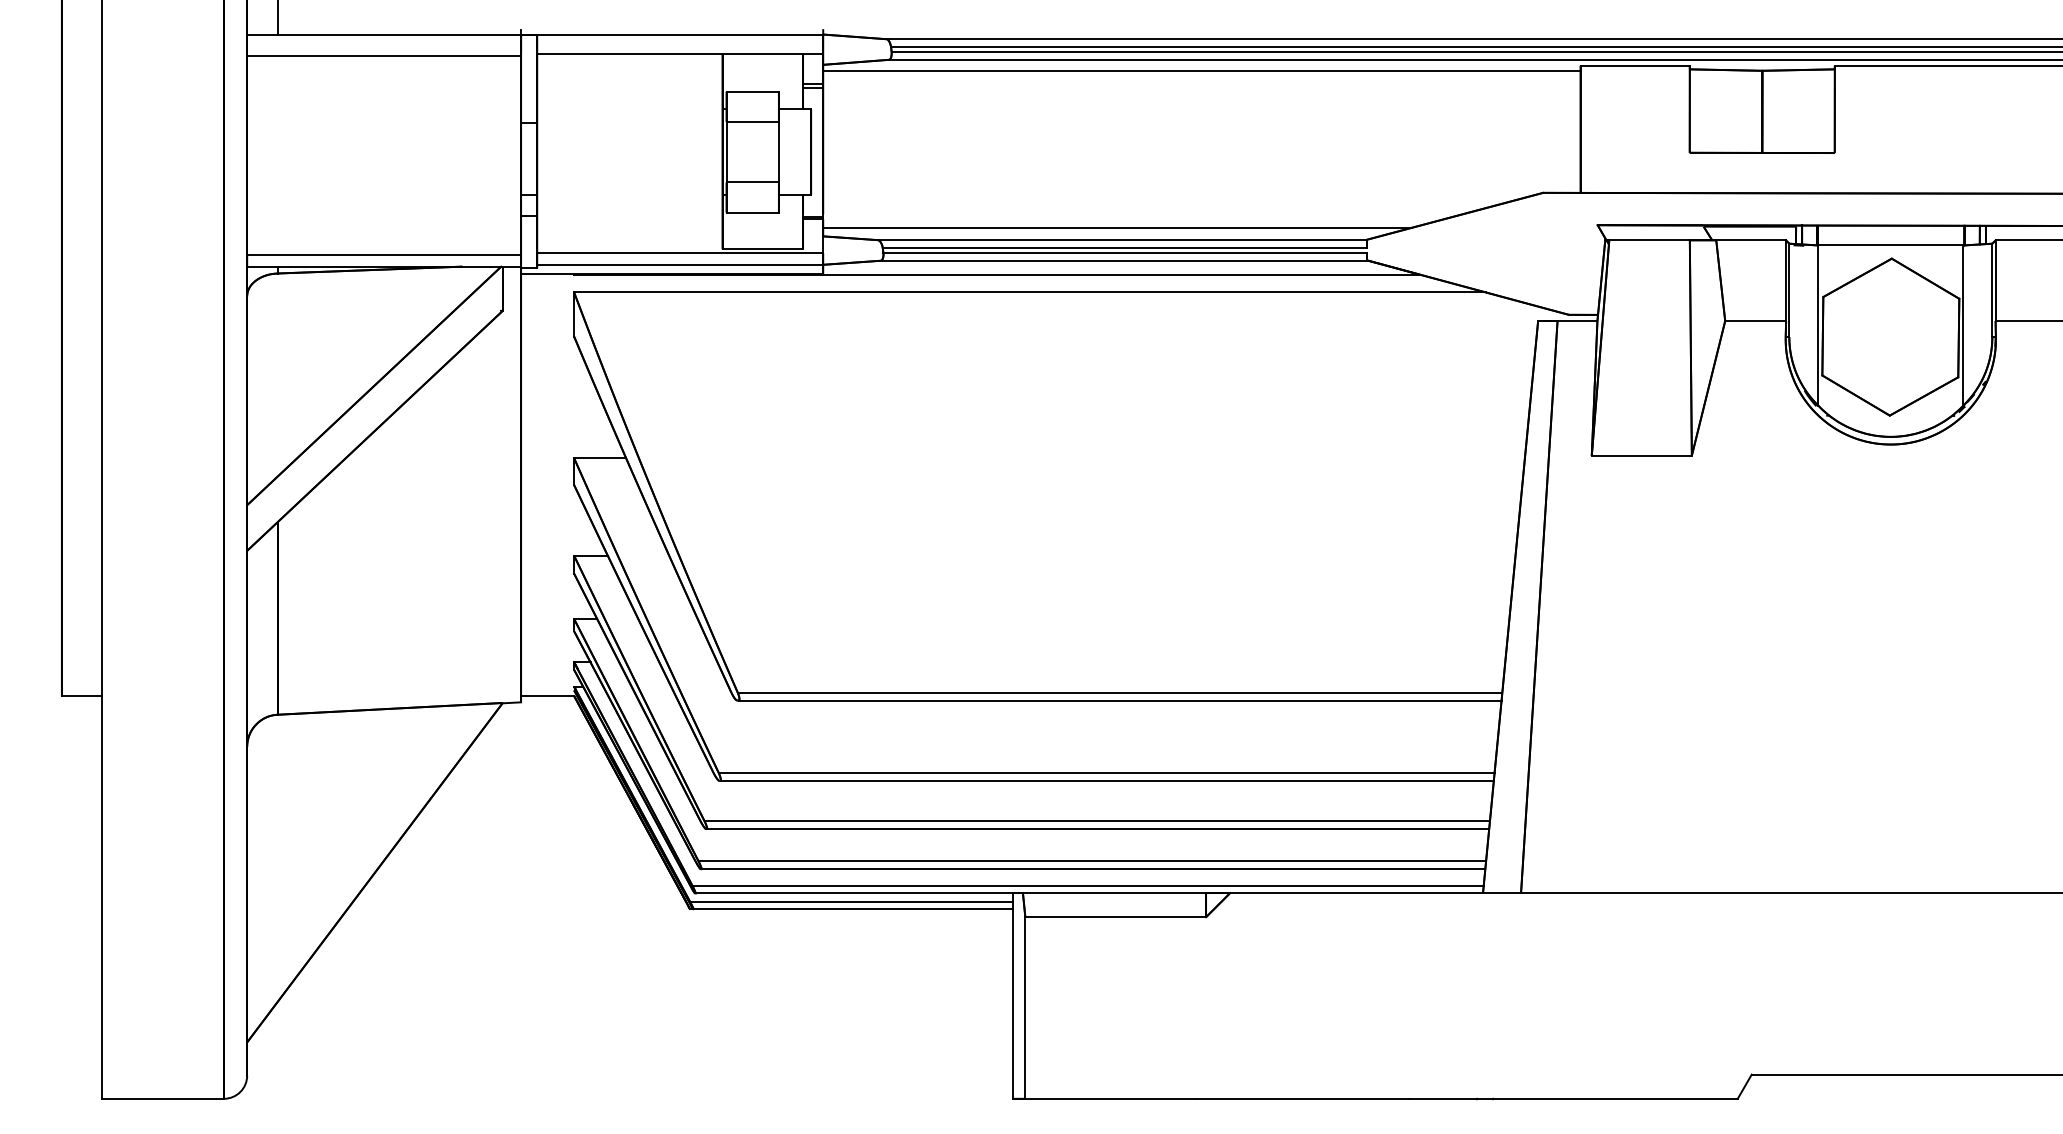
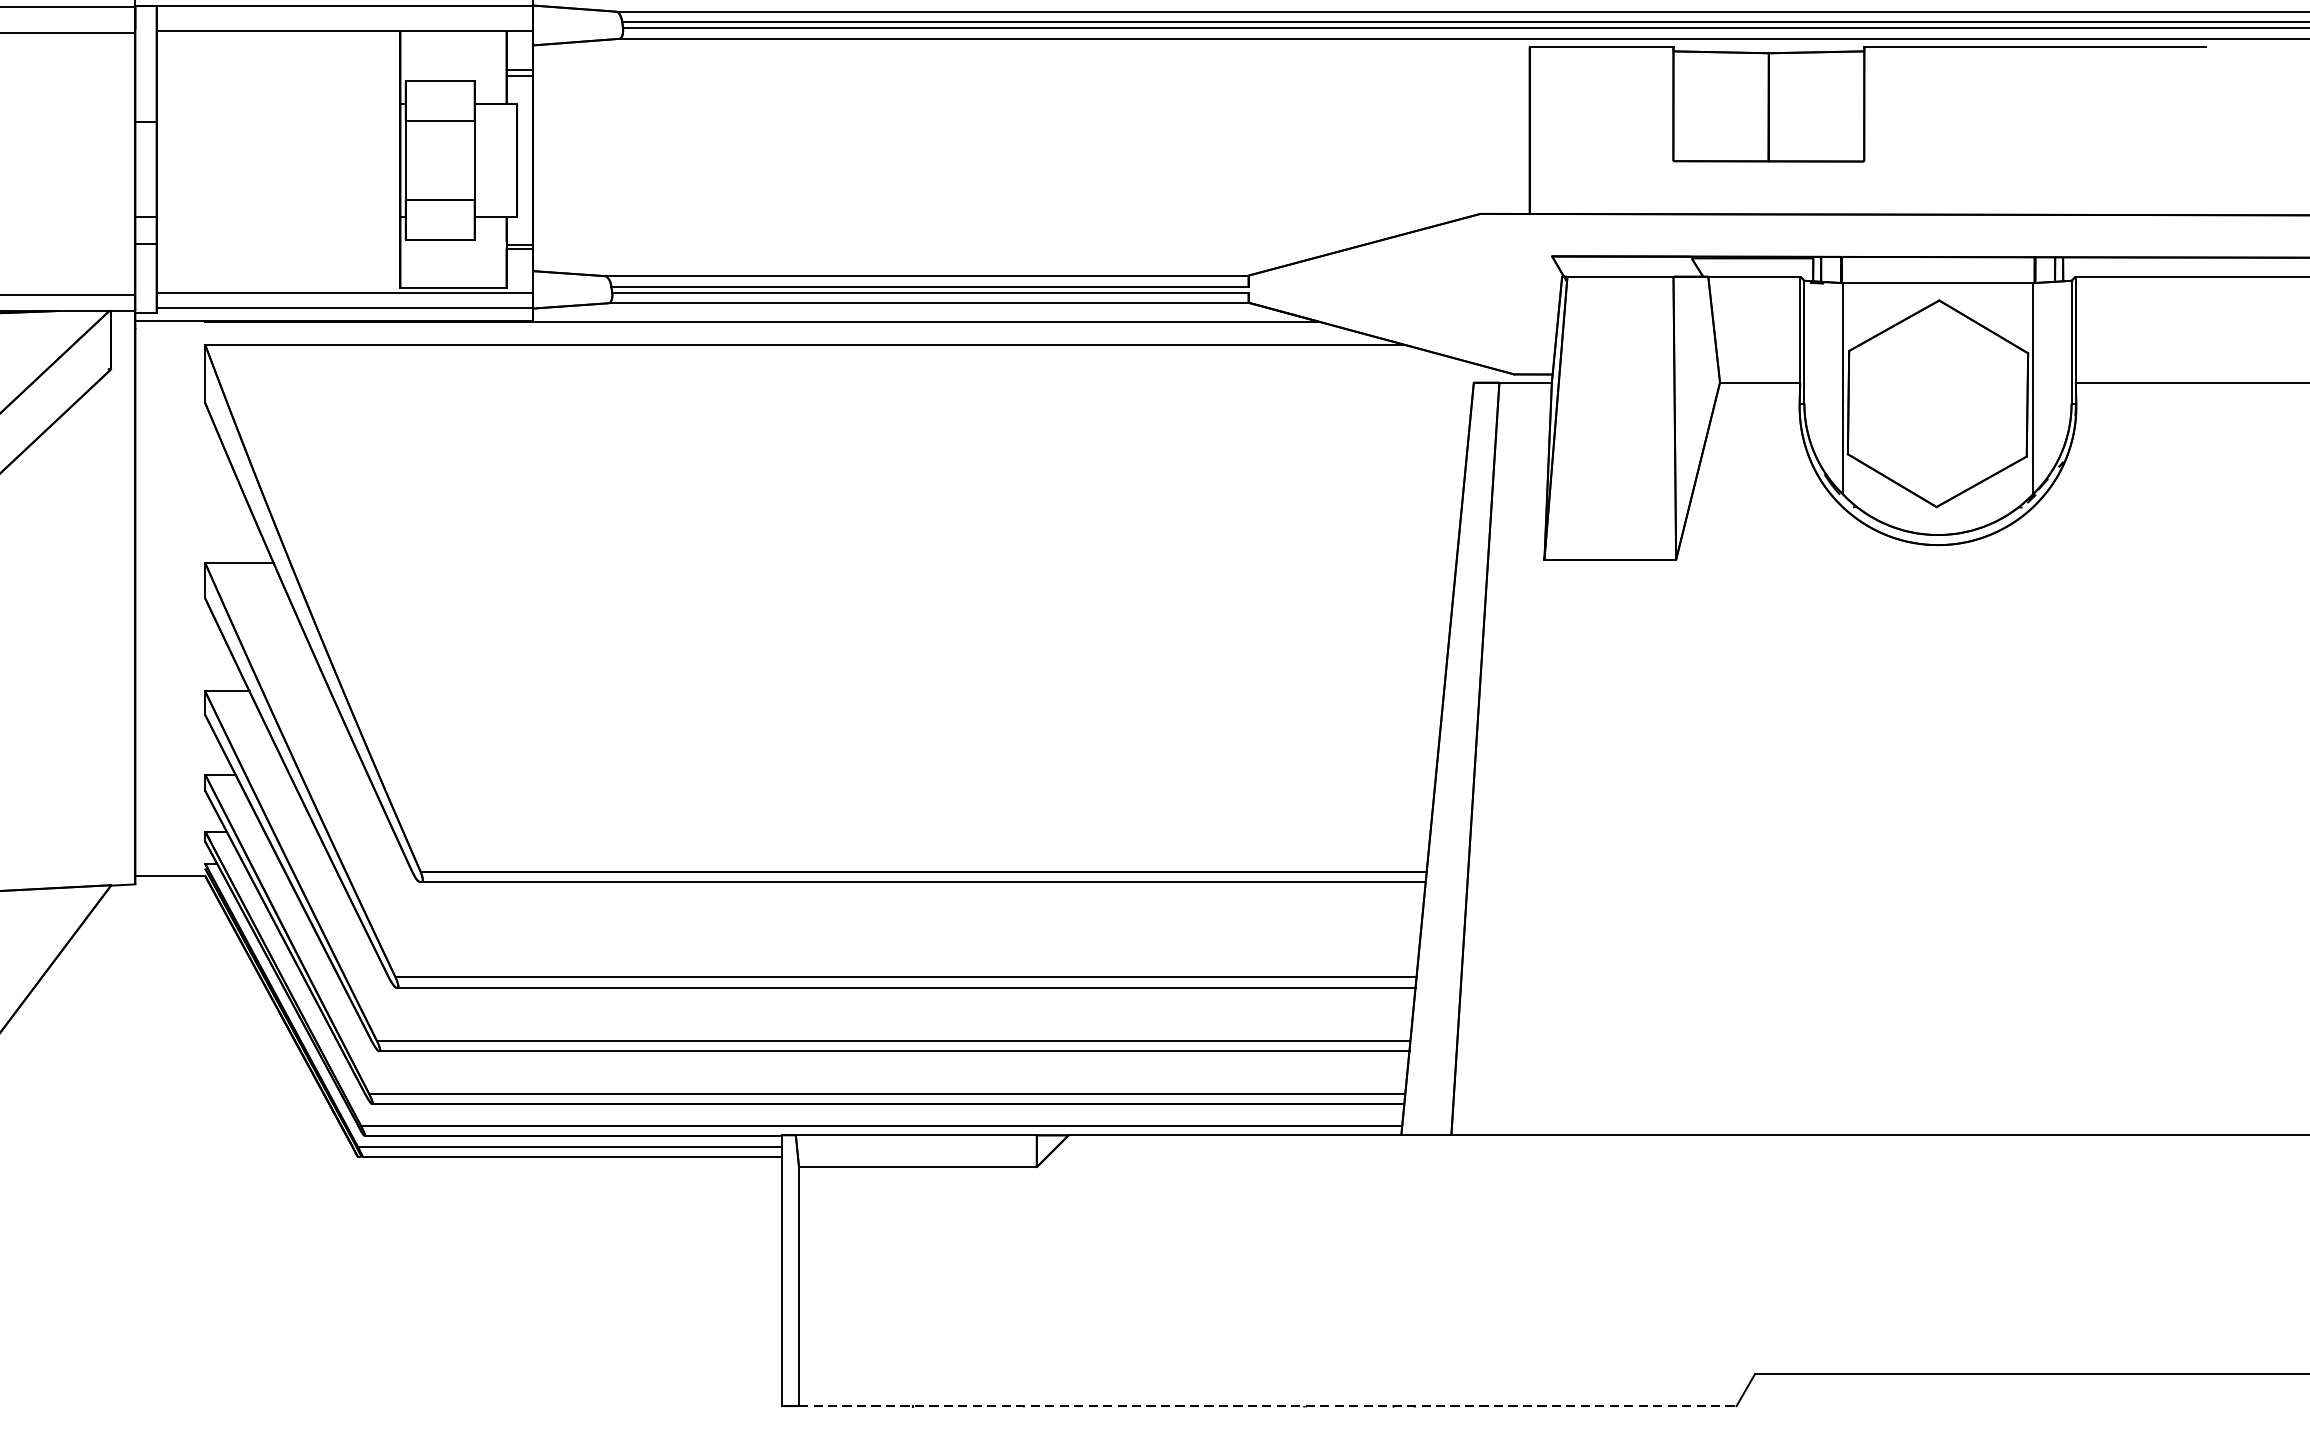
line: (1201, 70) -> (1030, 52), removed
line: (1117, 227) -> (920, 259), removed
line: (1382, 1098) -> (1269, 1405), solid -> dashed

